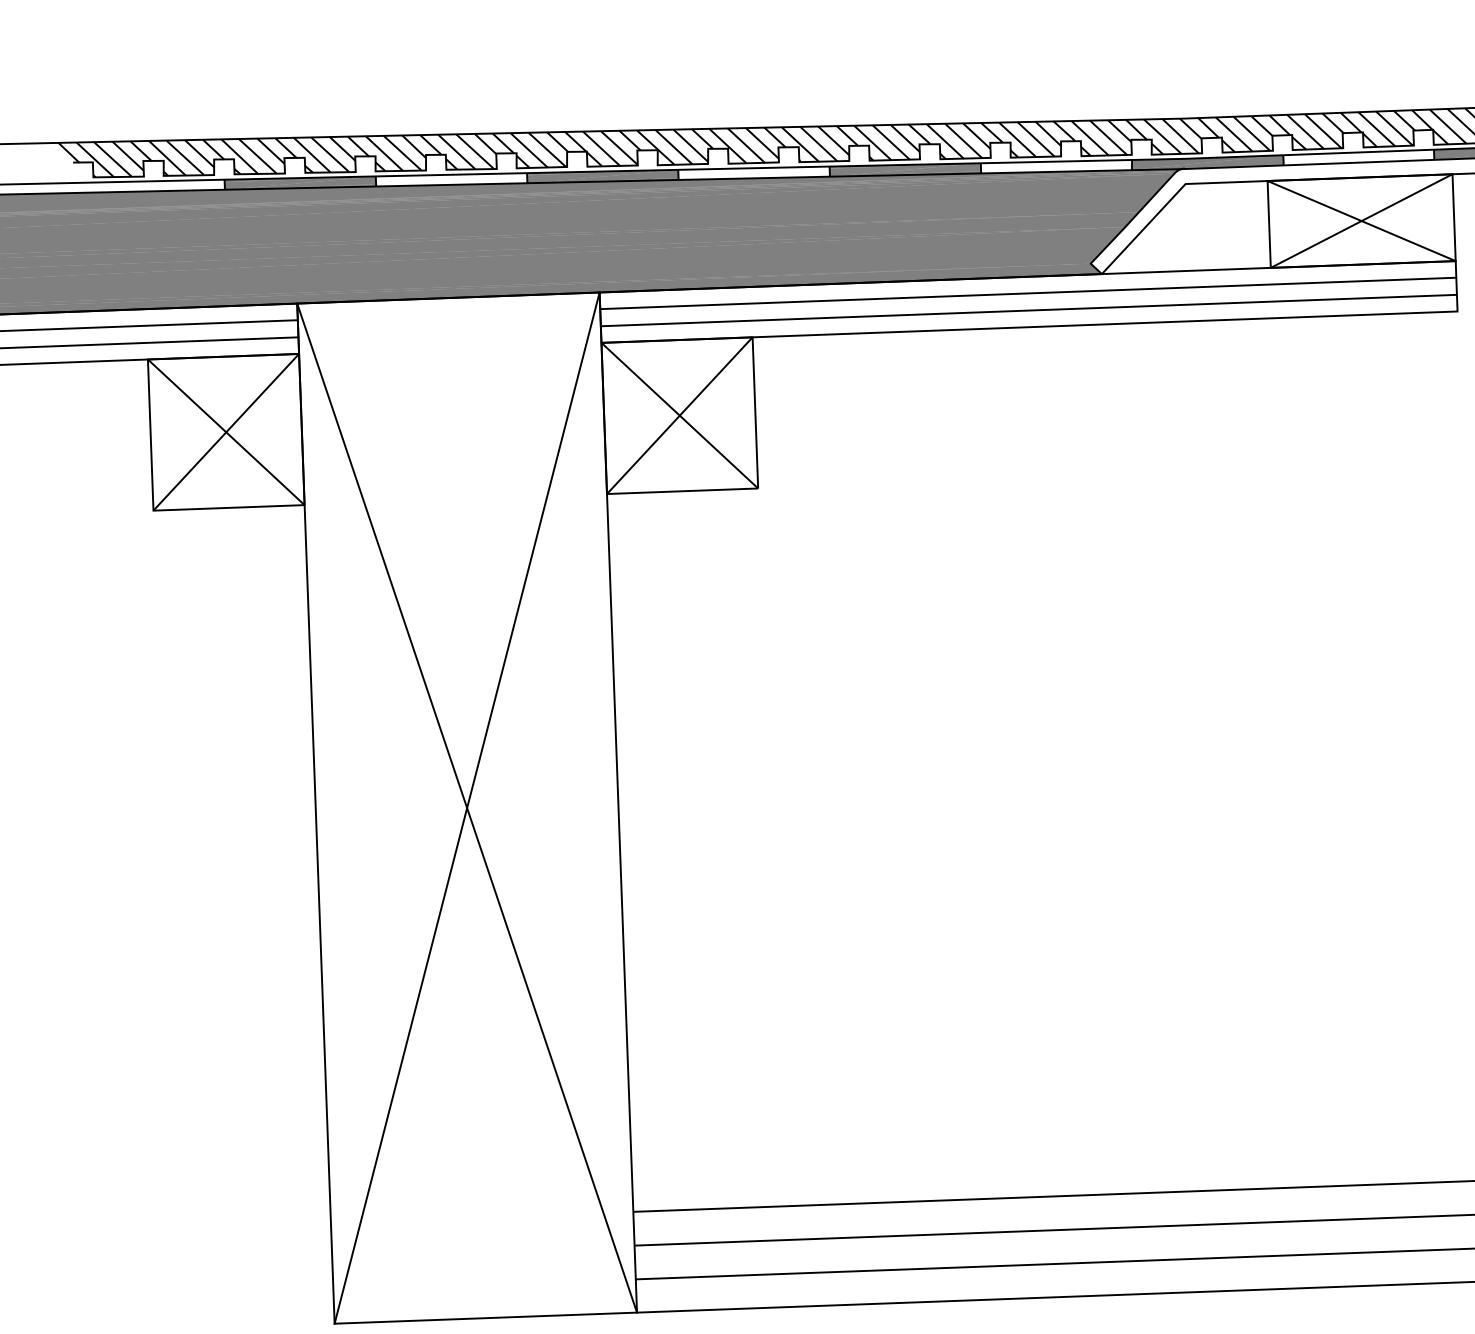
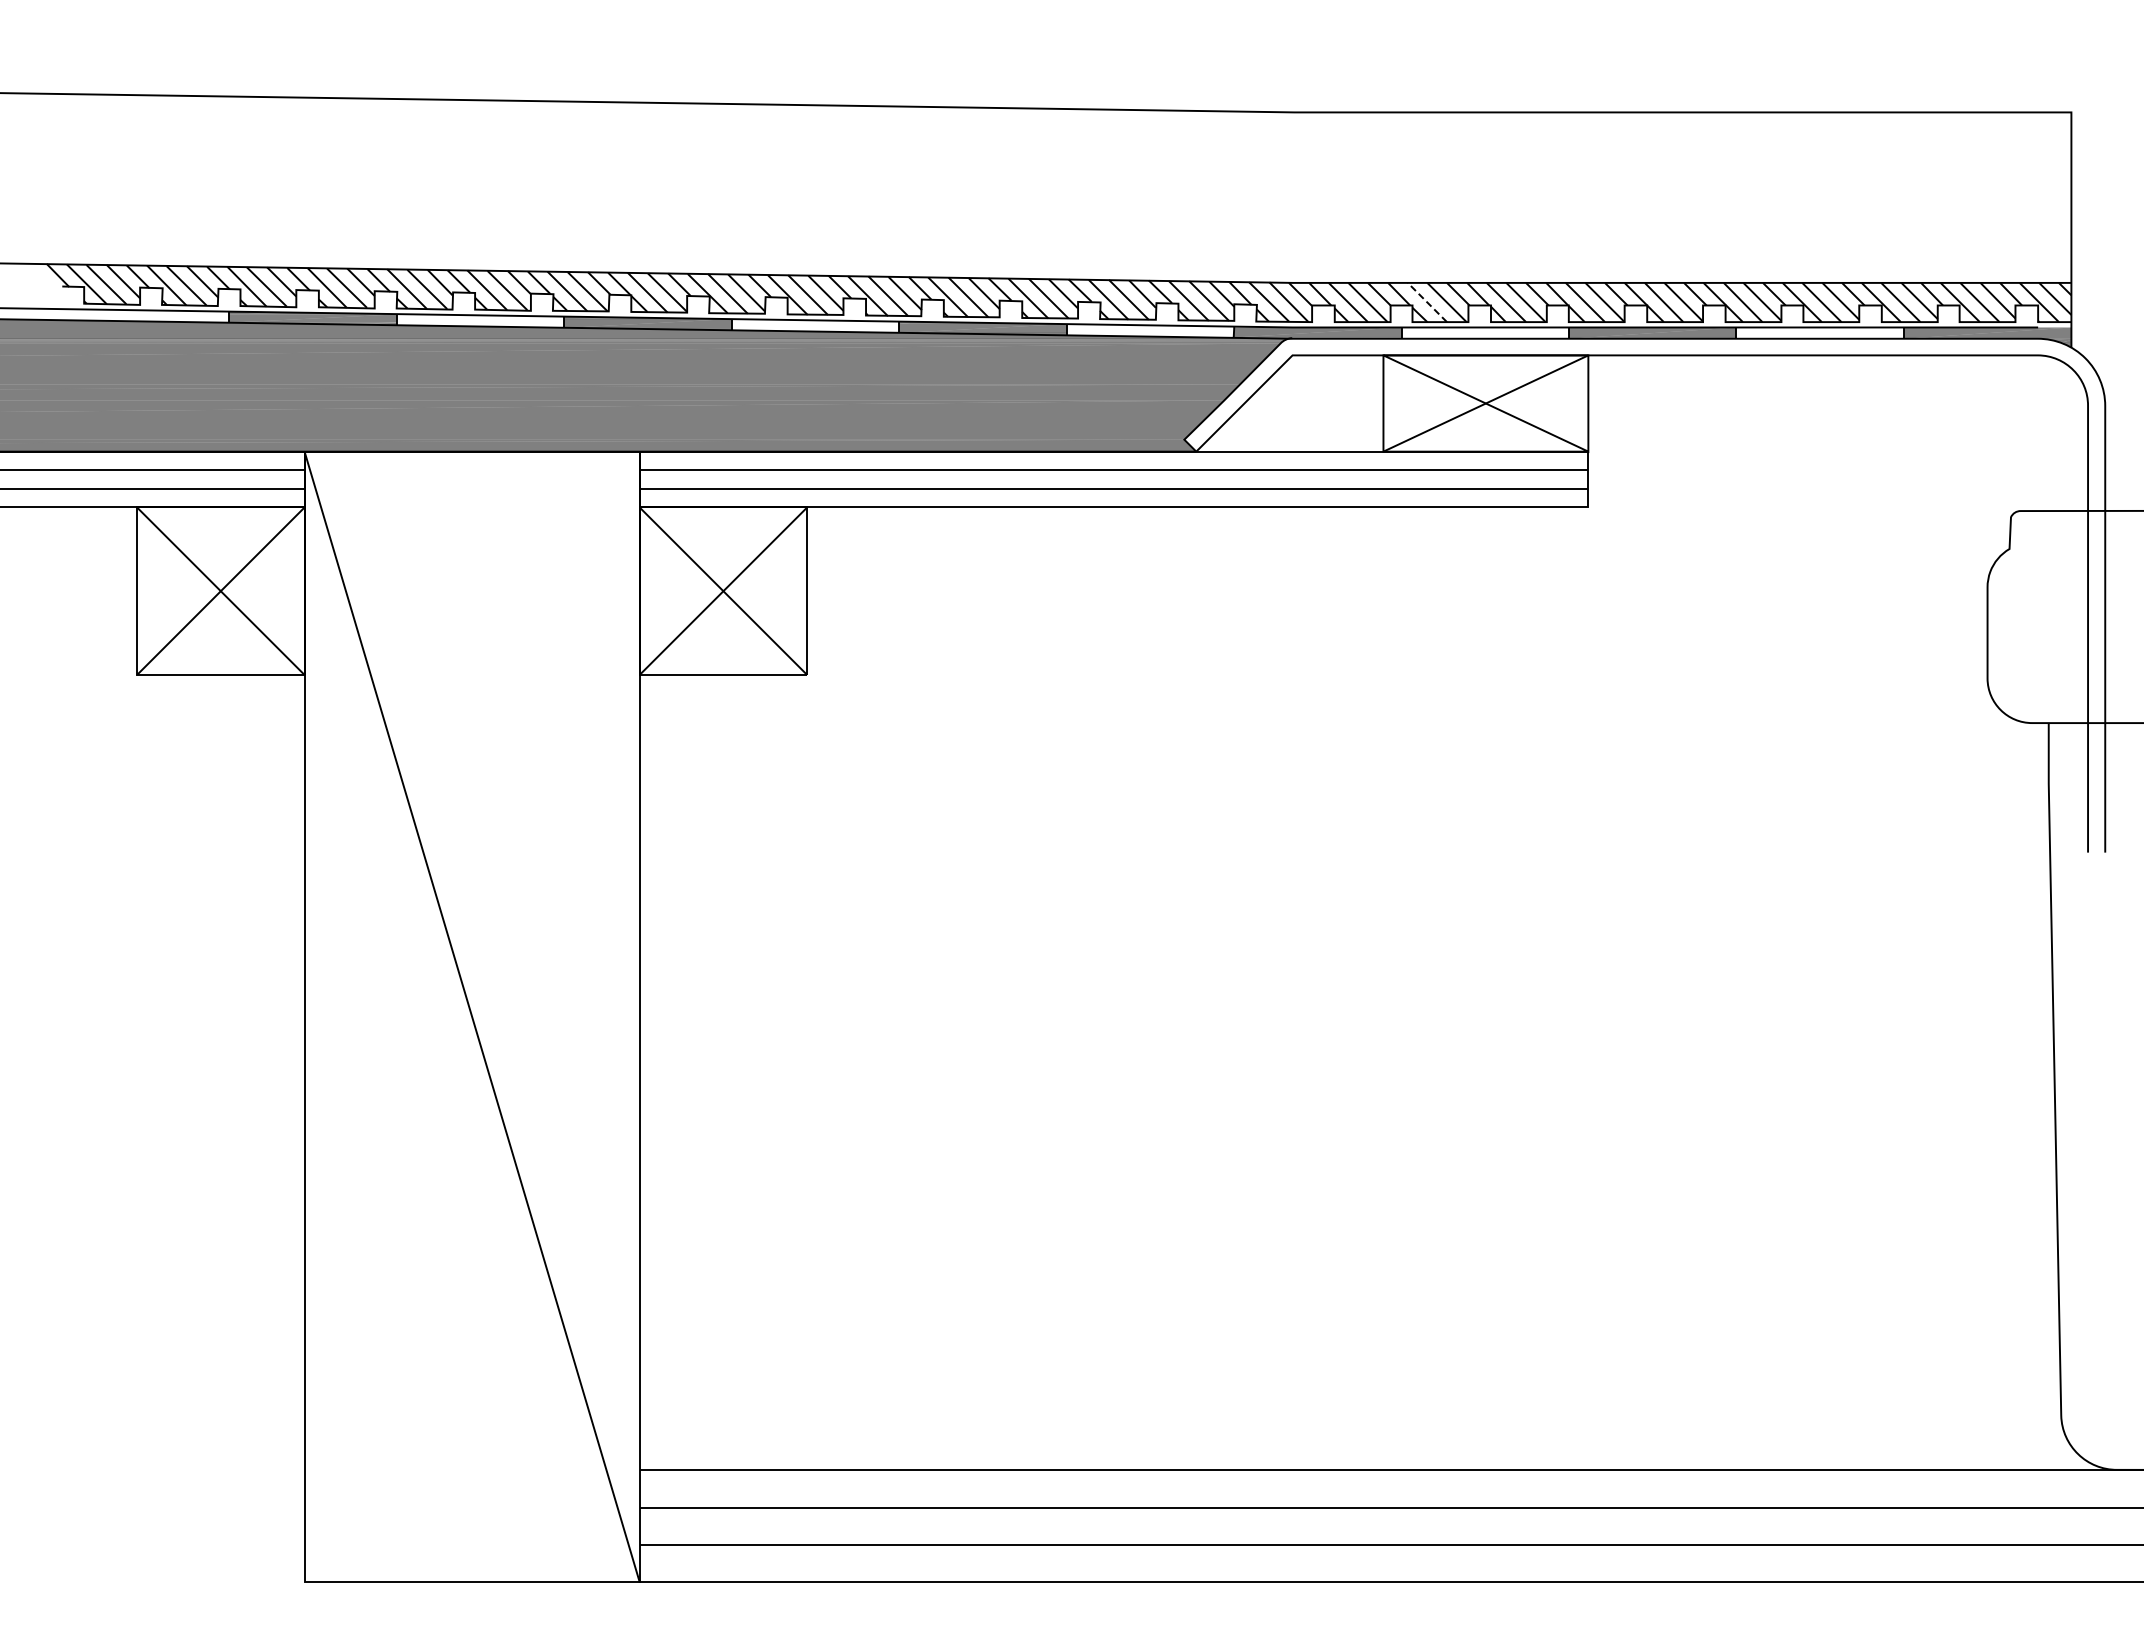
line: (1305, 131) -> (1427, 302), solid -> dashed
line: (466, 807) -> (471, 1016), removed

